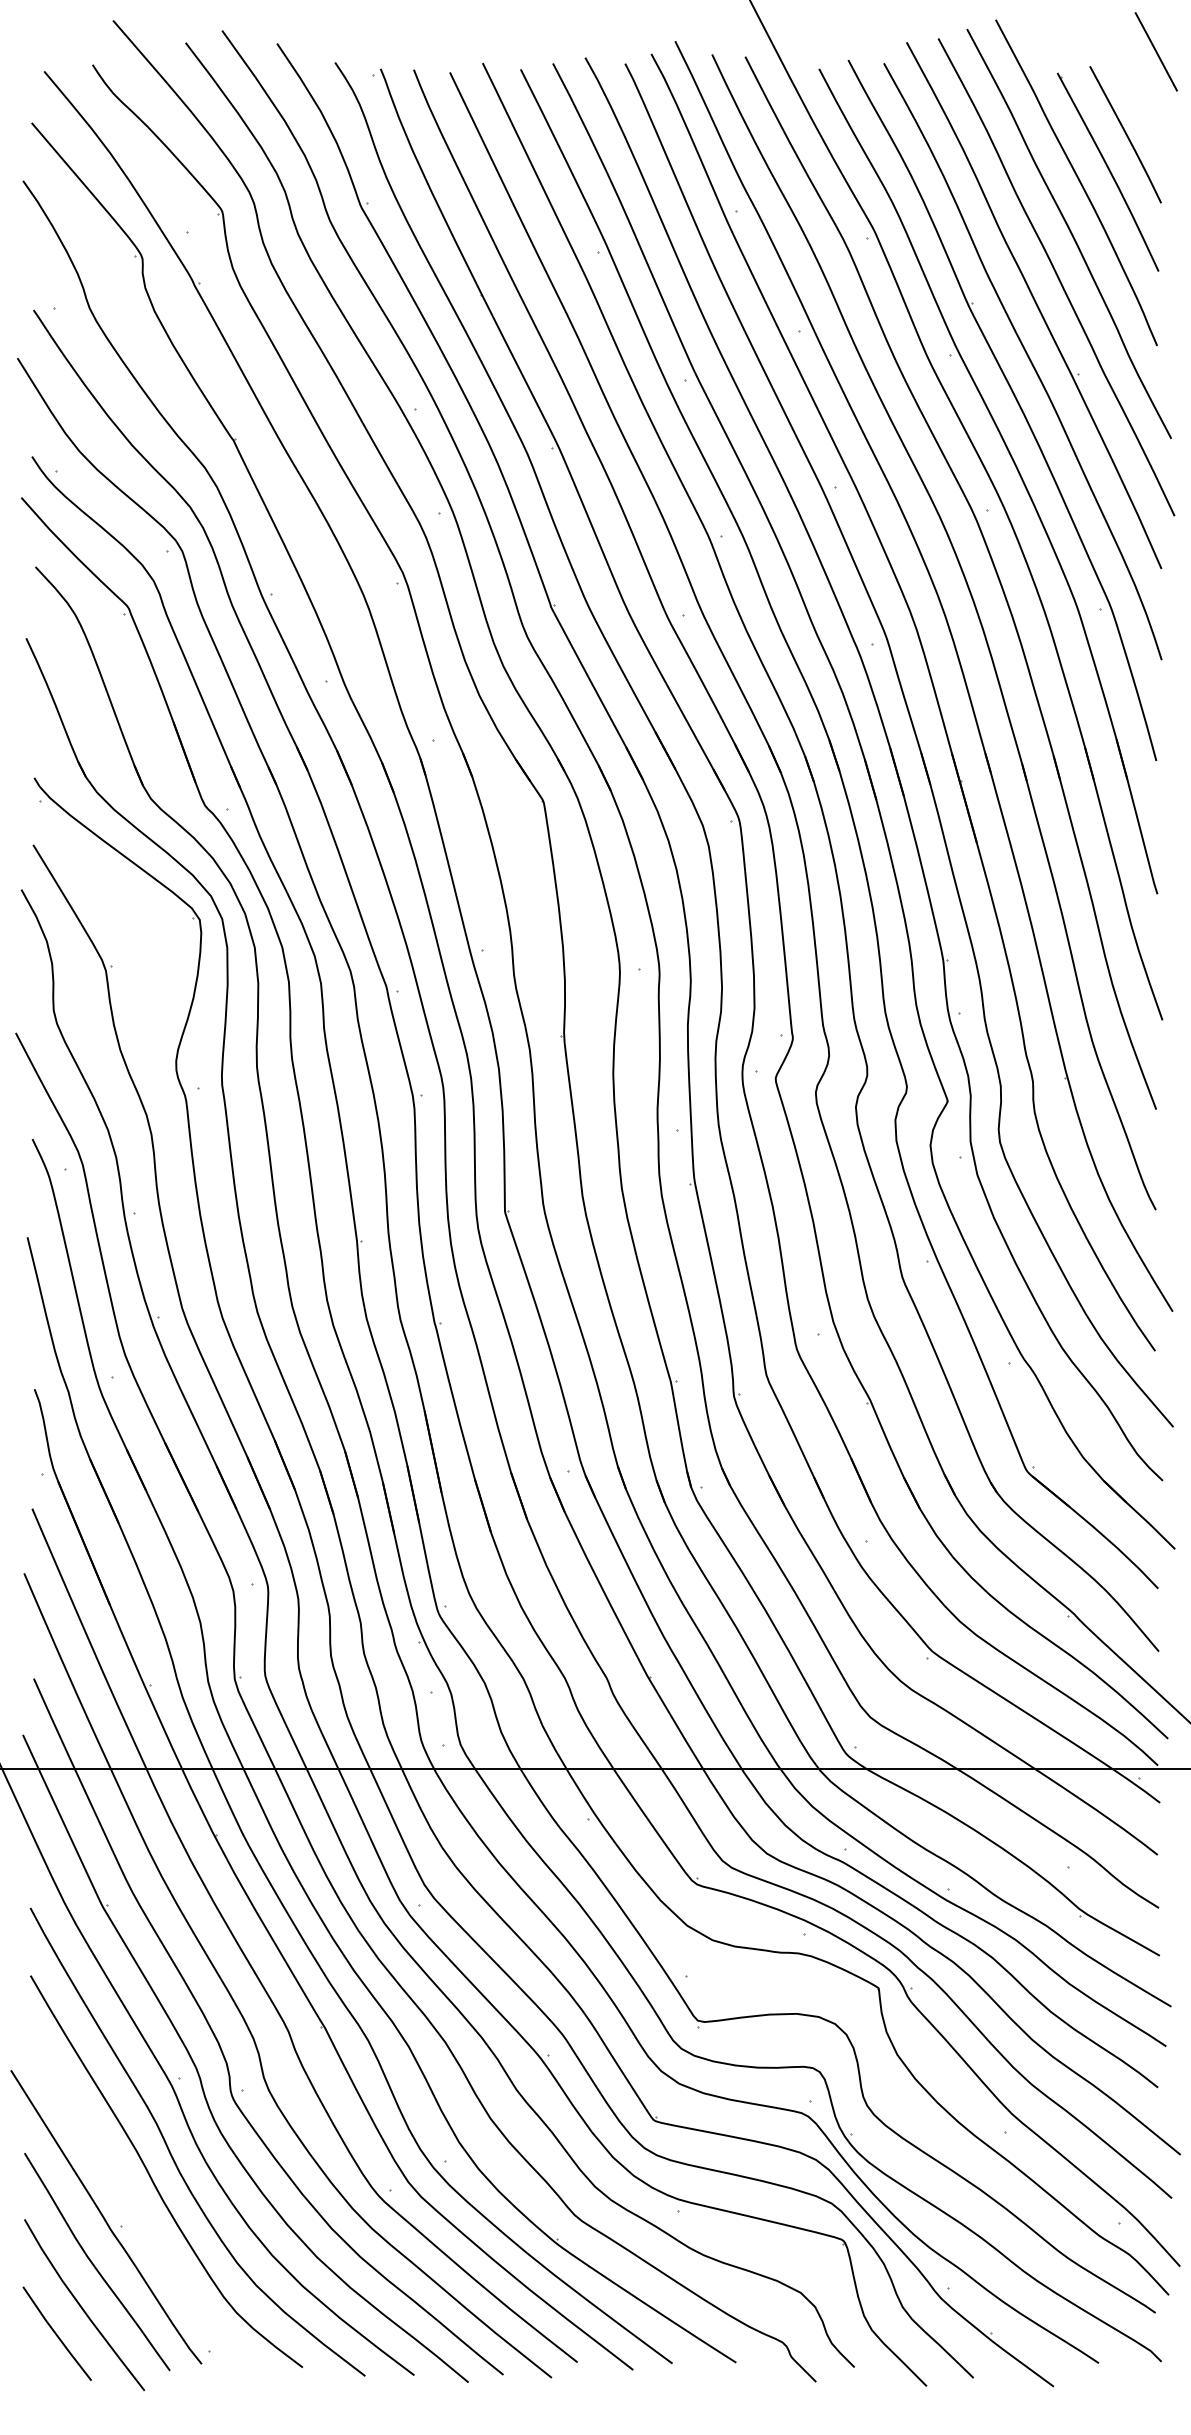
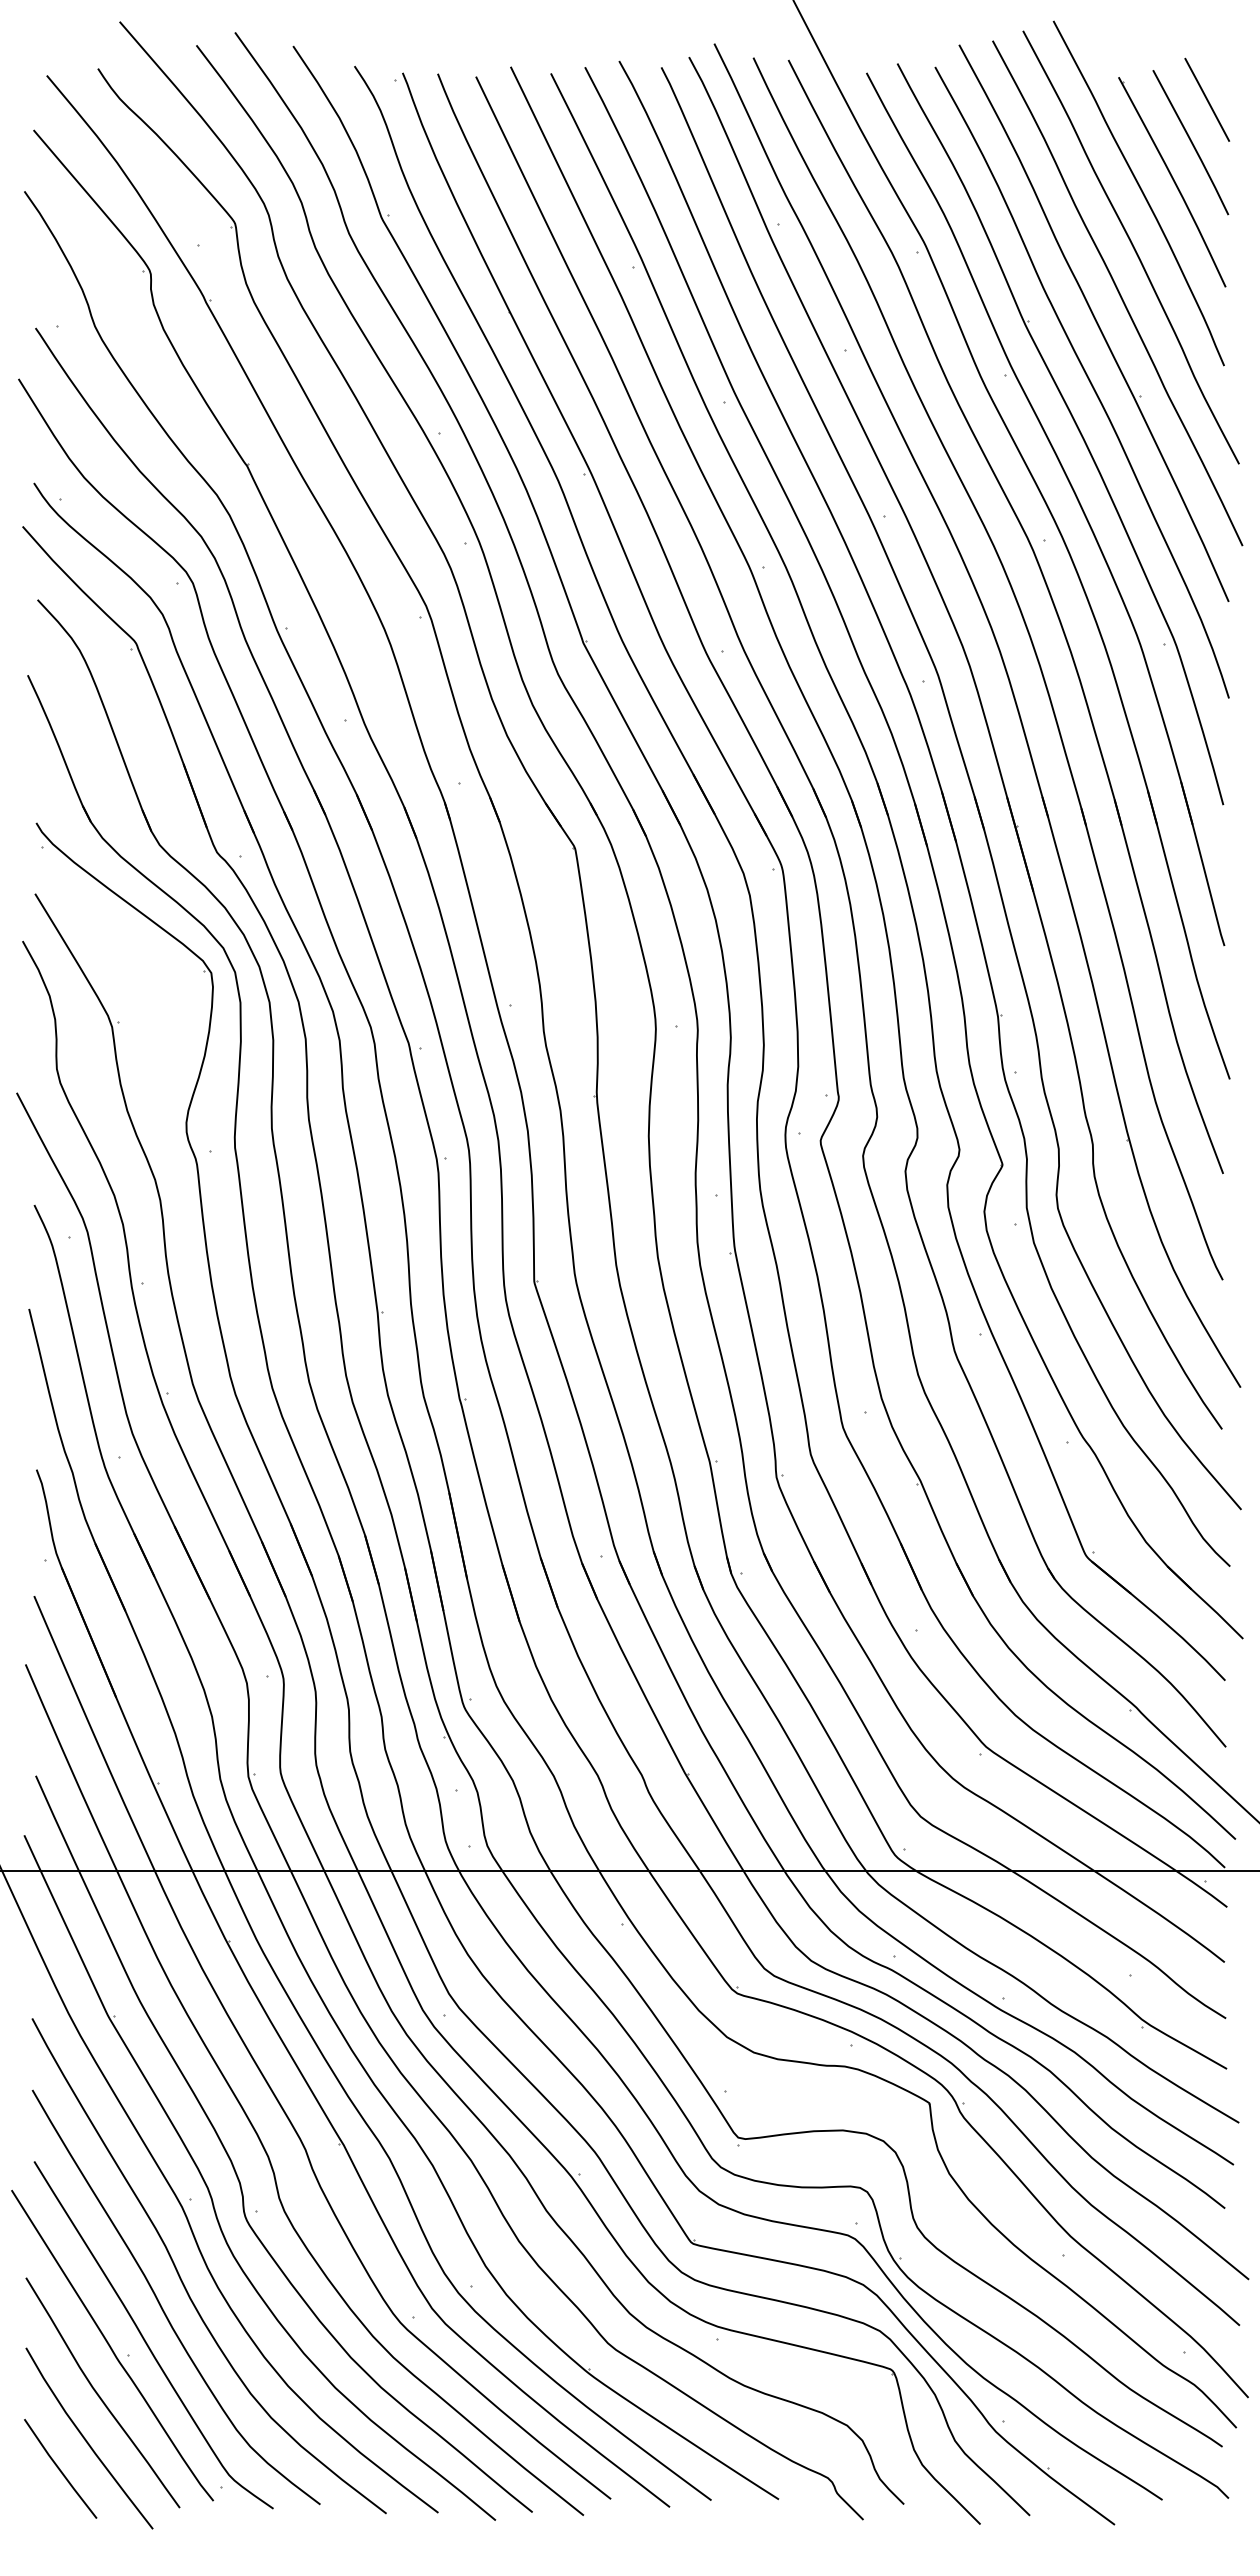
line: (1156, 51) -> (1207, 99), moved
curve: (137, 2211) -> (145, 2339), added

